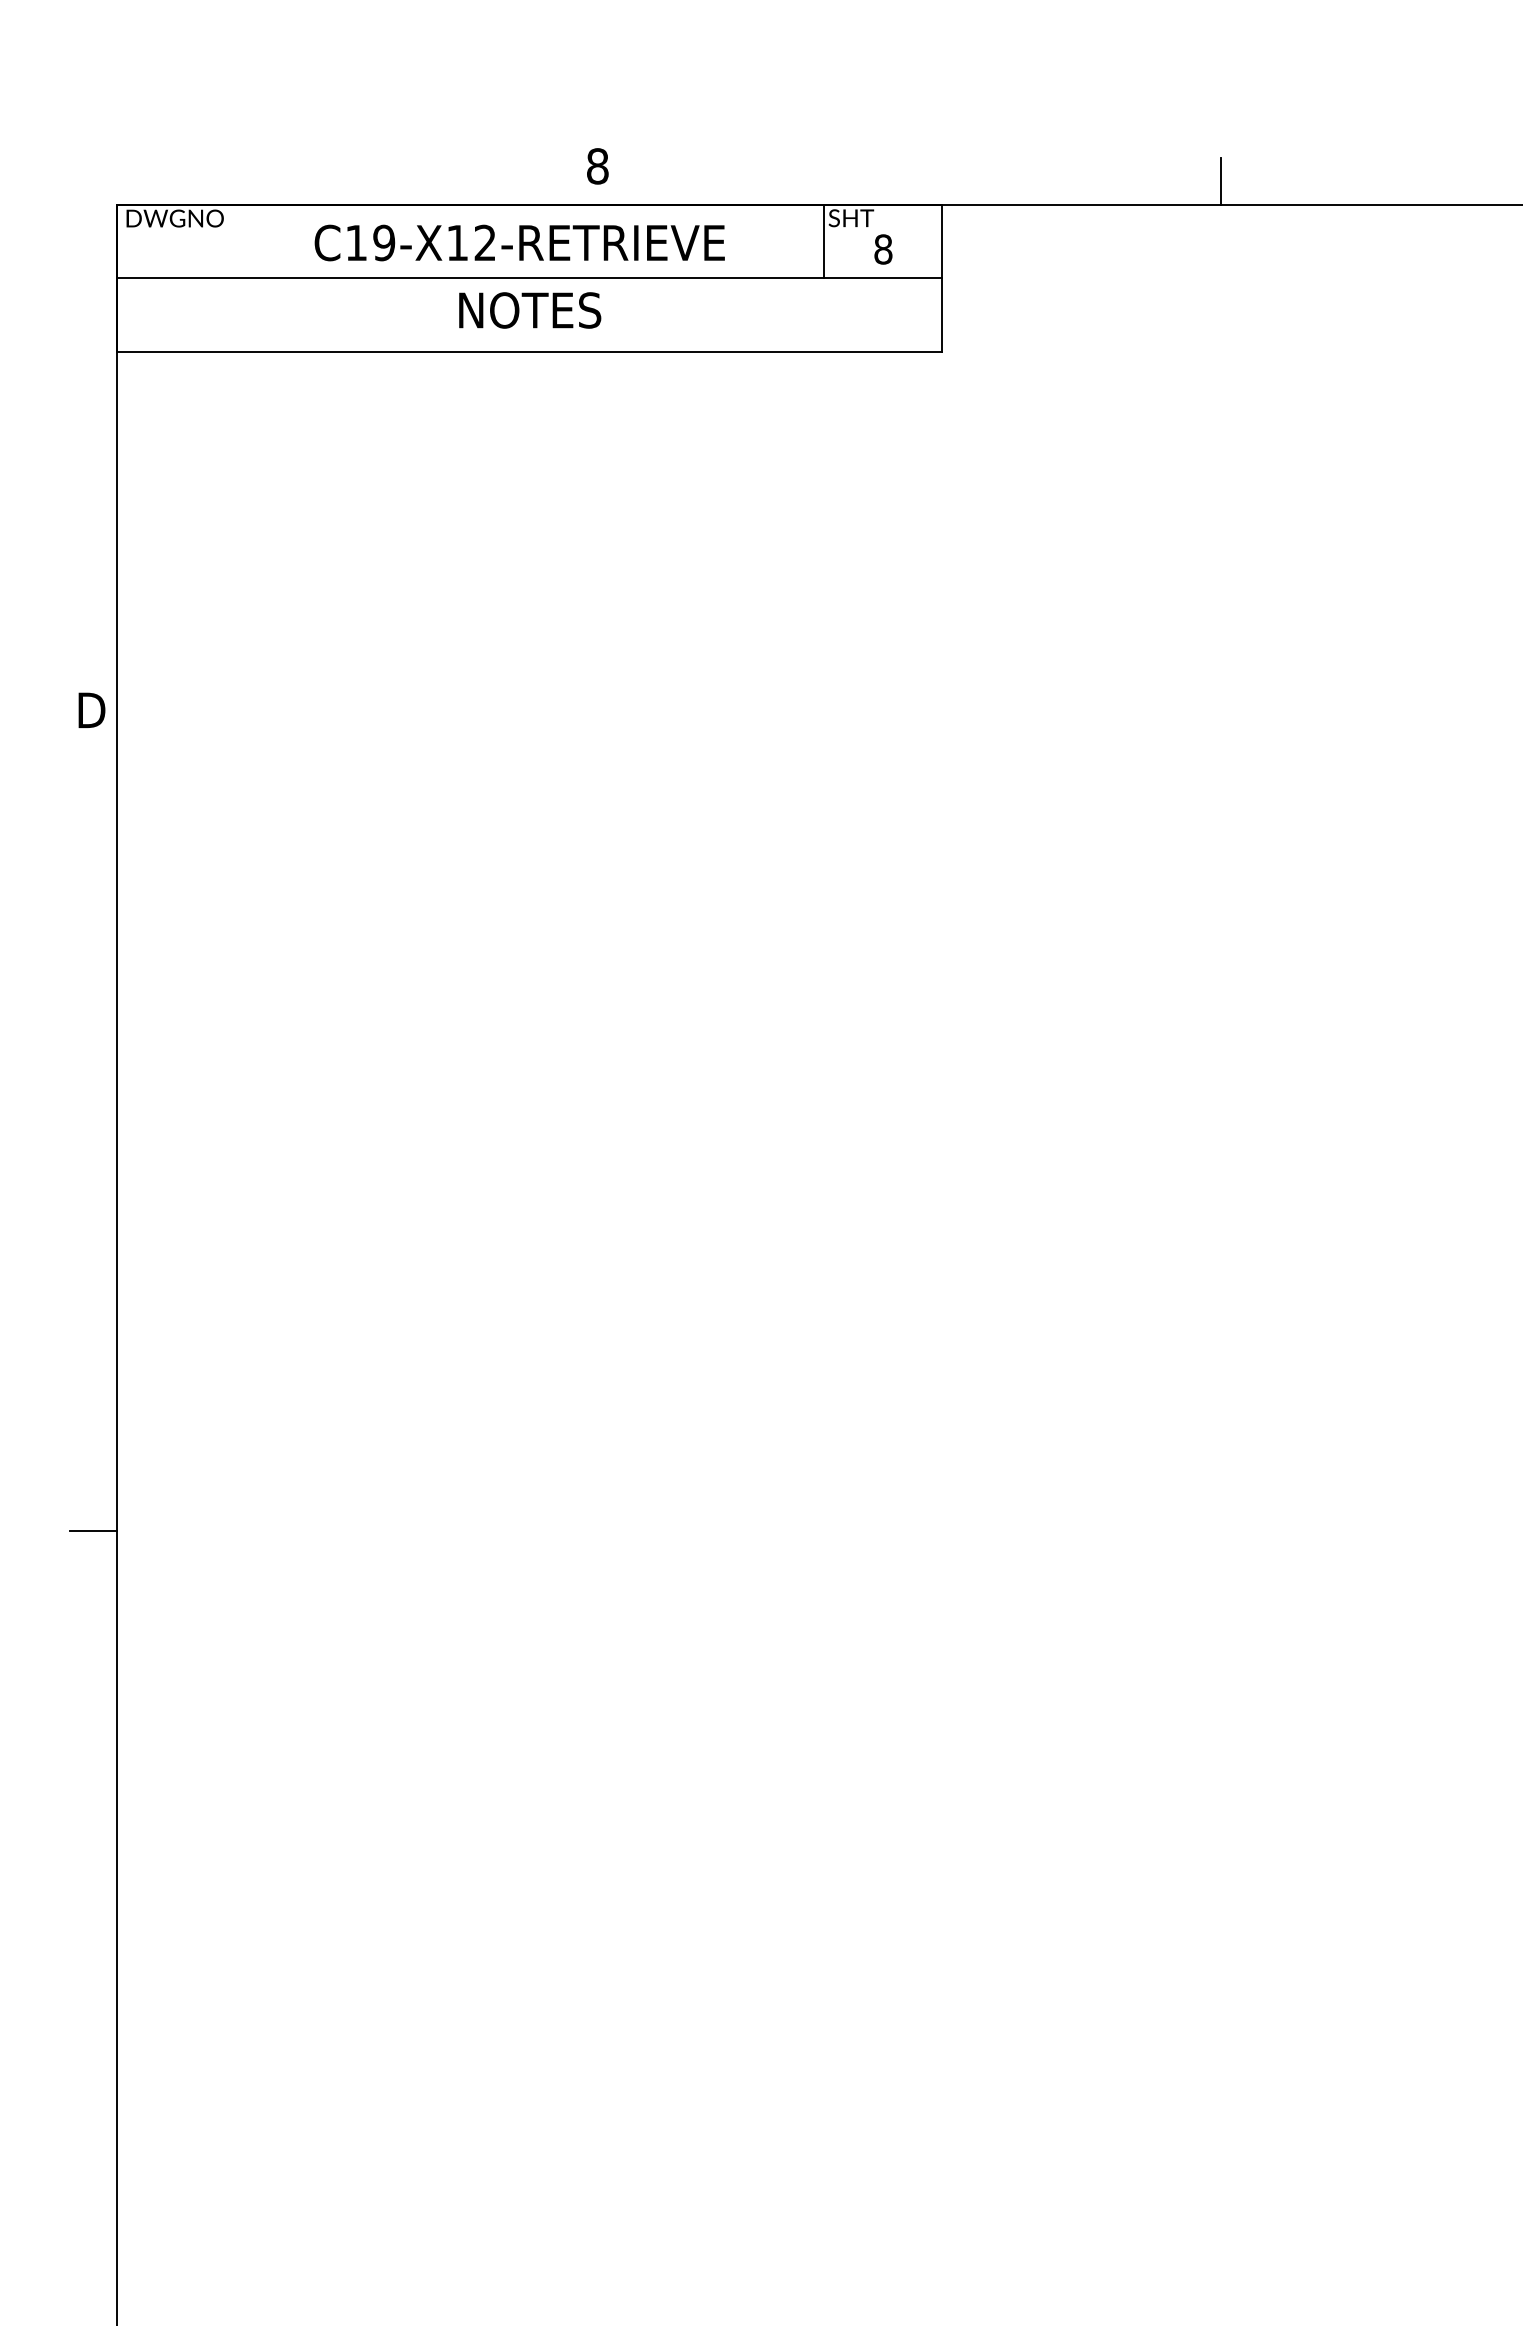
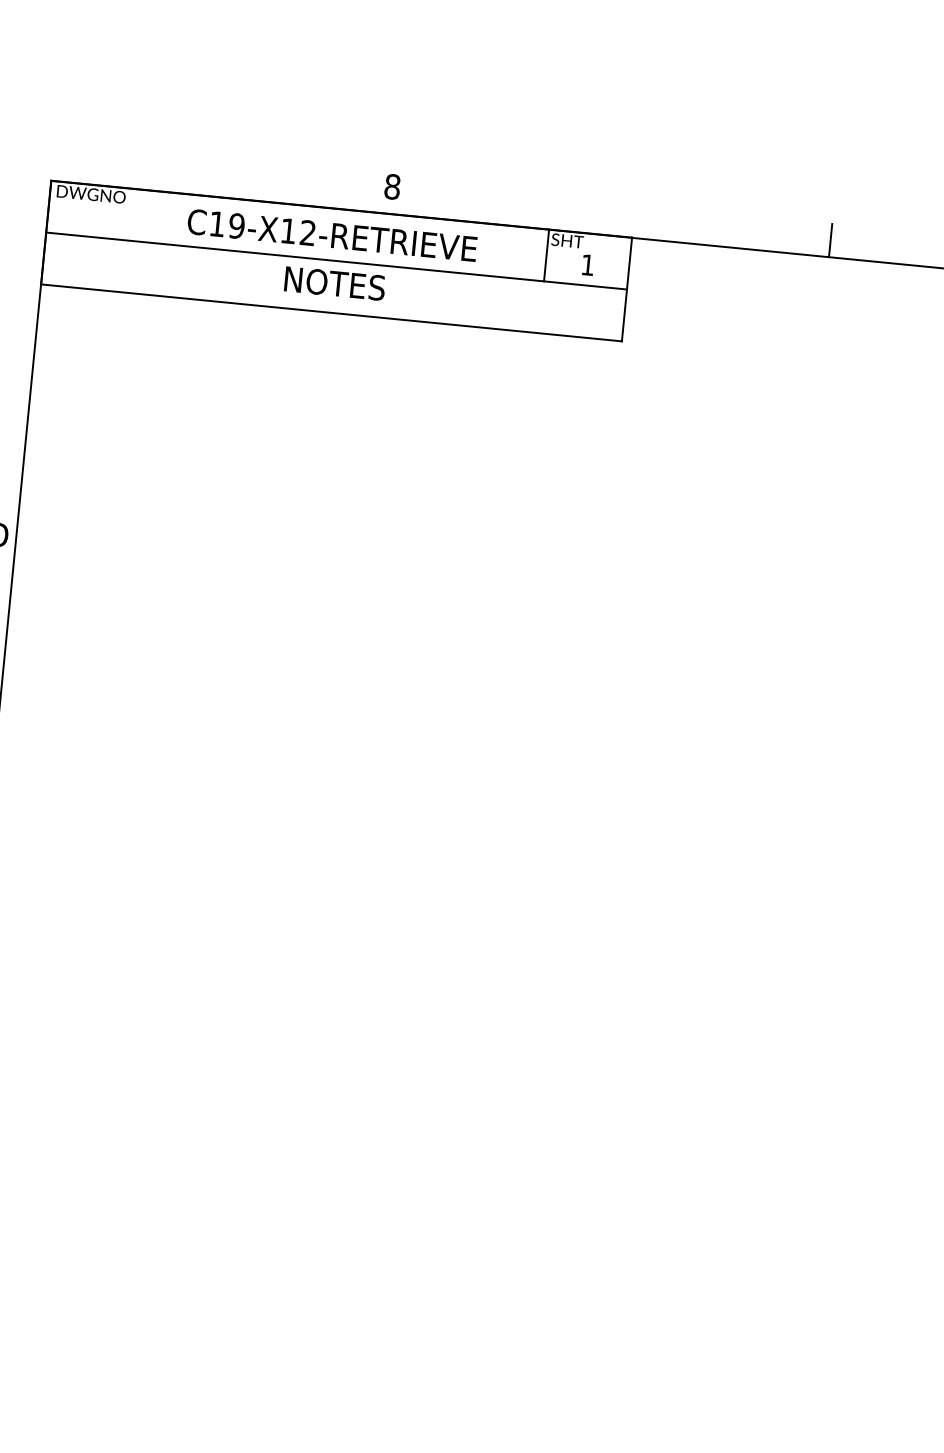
text: (883, 249) -> (587, 265), 8 -> 1

